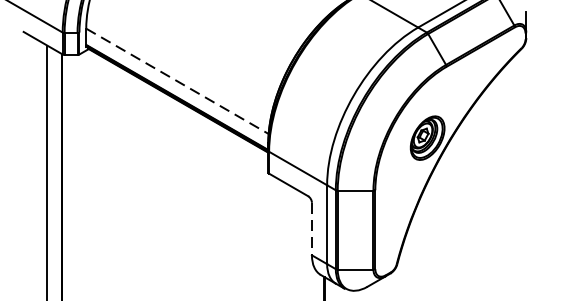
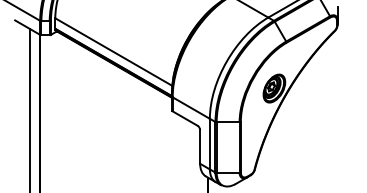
line: (176, 81) -> (113, 52), dashed -> solid
line: (312, 228) -> (200, 146), dashed -> solid

